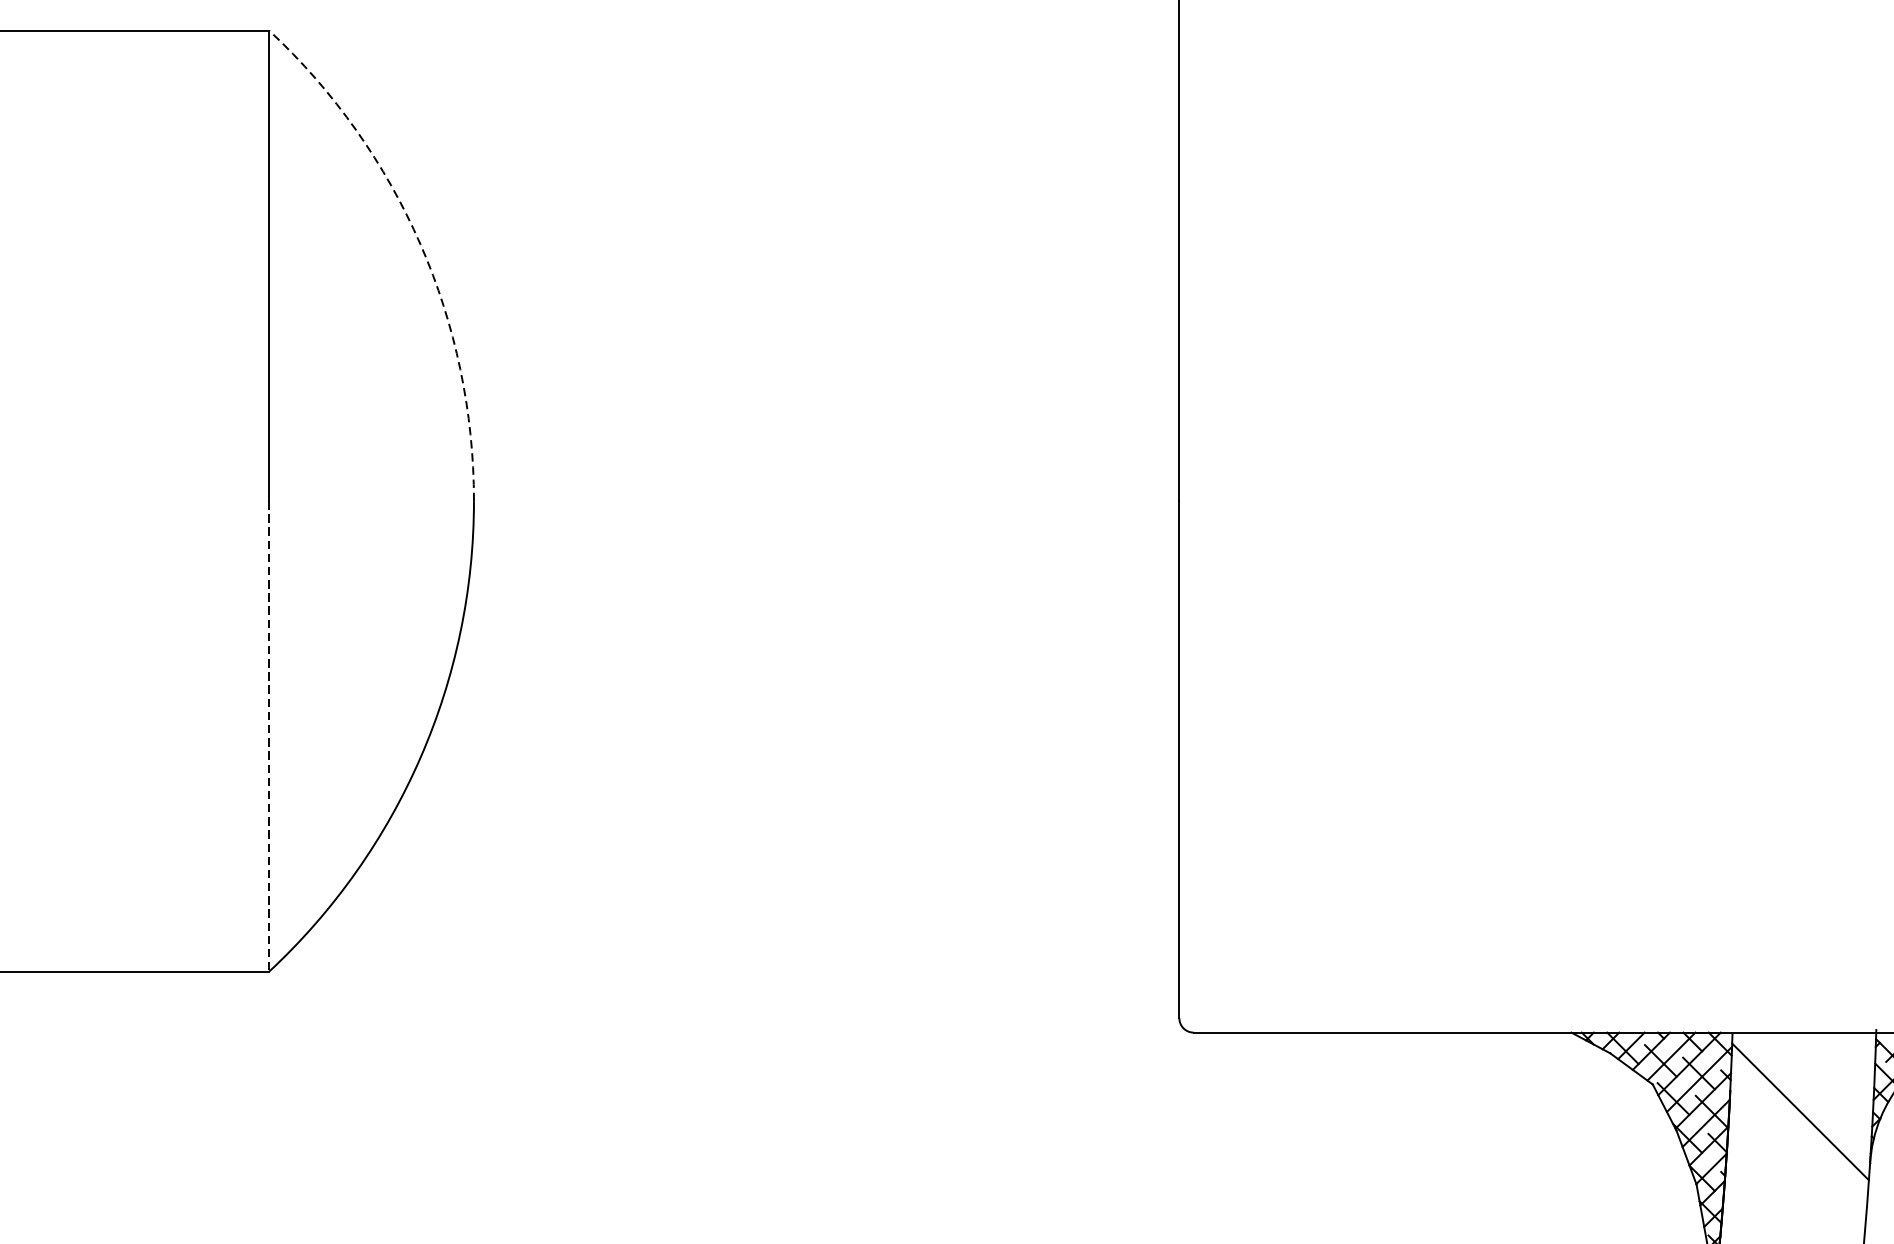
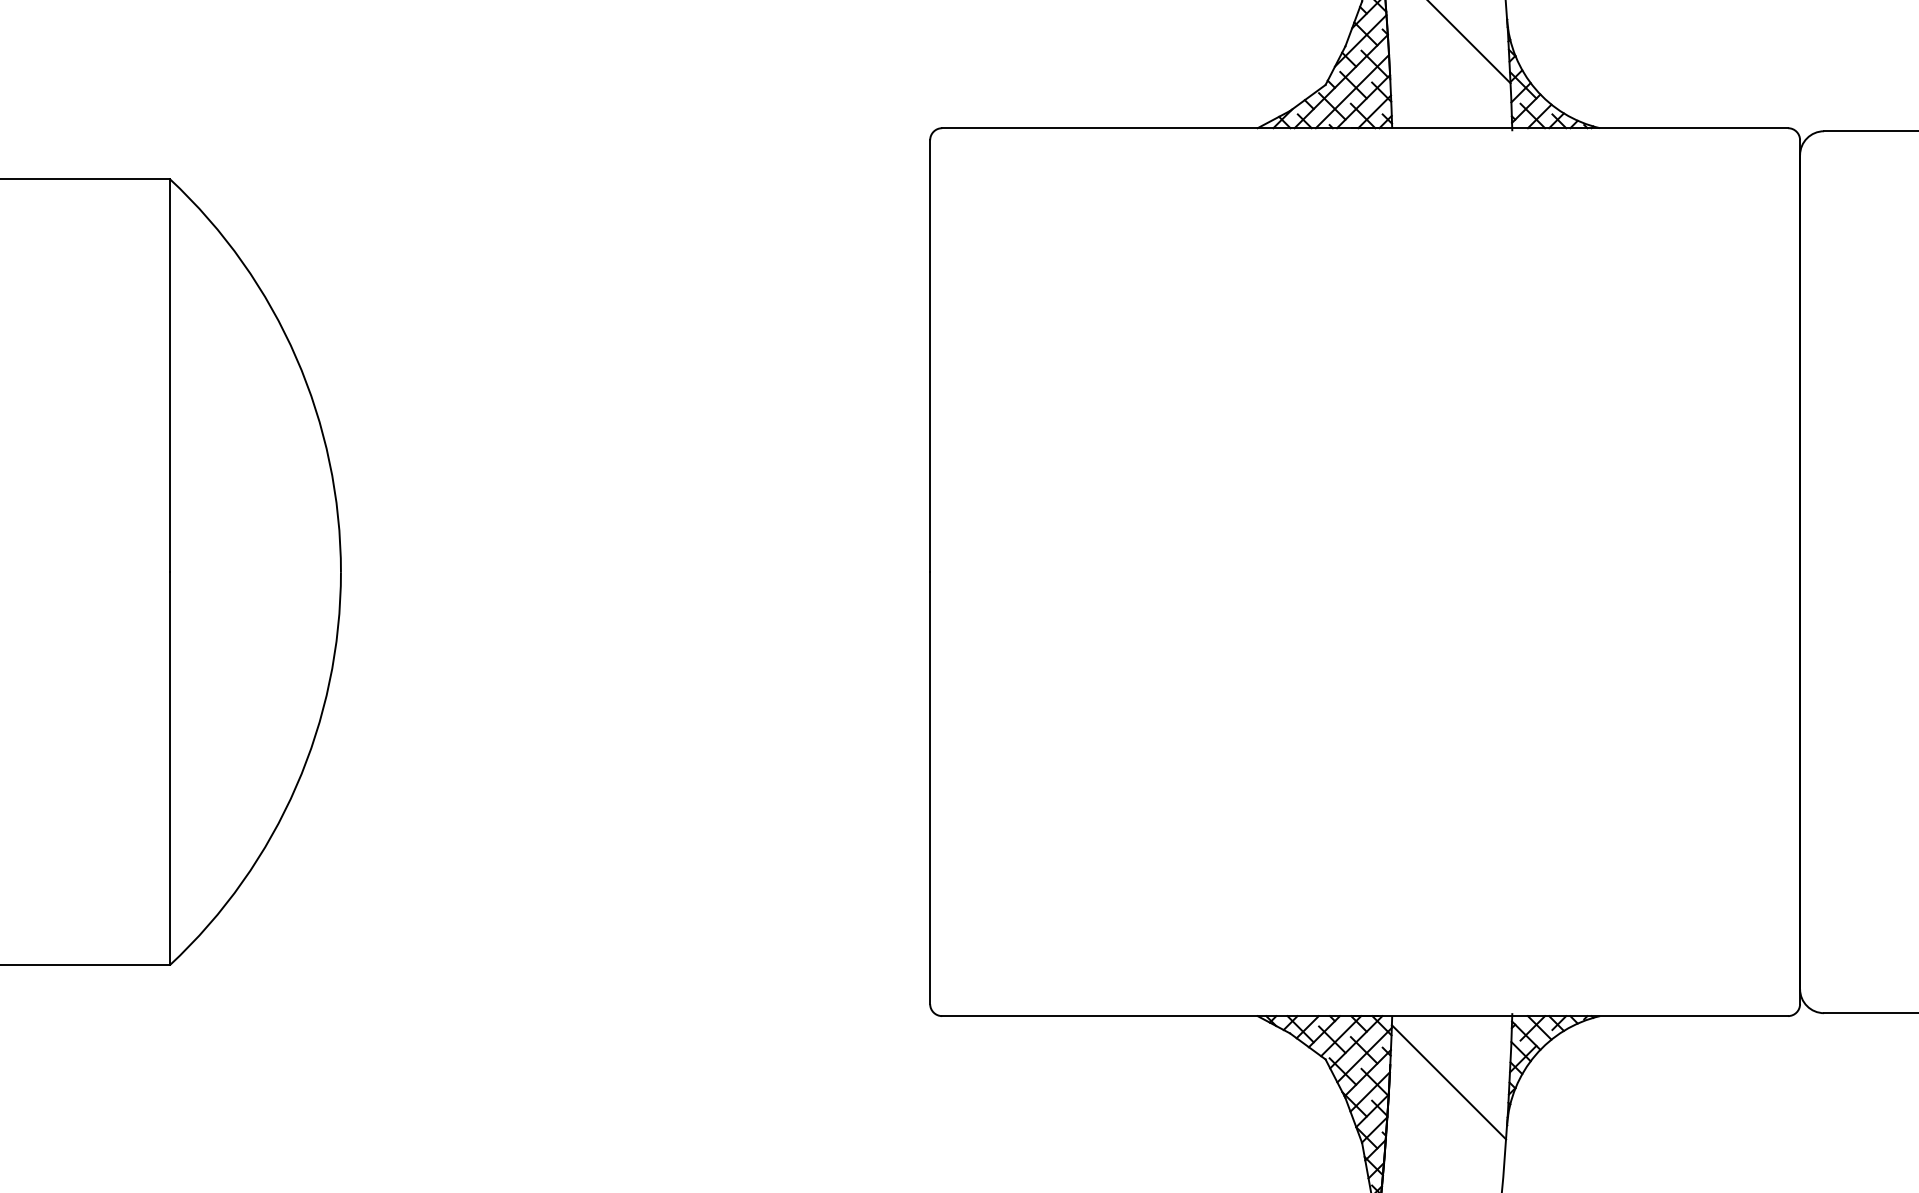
arc: (420, 244) -> (296, 357), dashed -> solid
line: (268, 737) -> (169, 769), dashed -> solid

